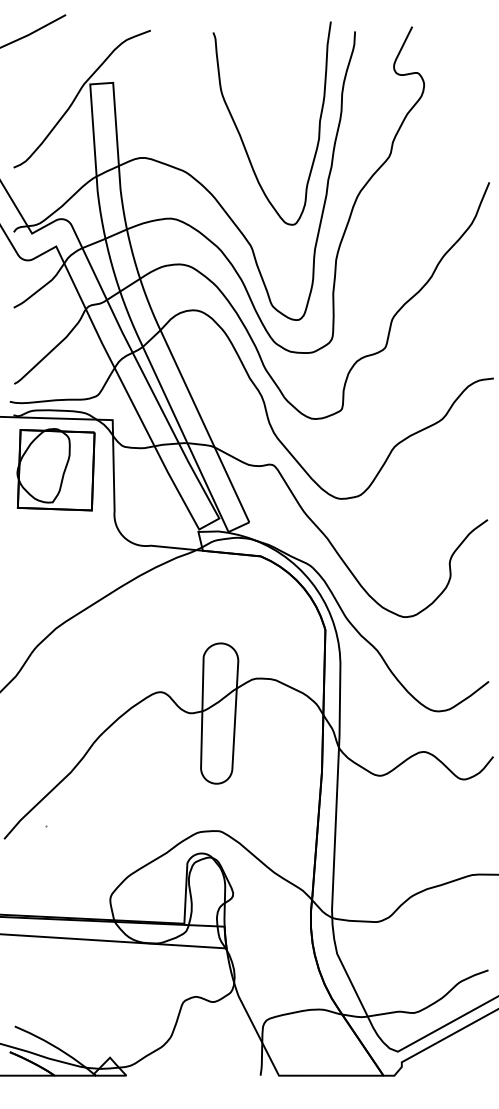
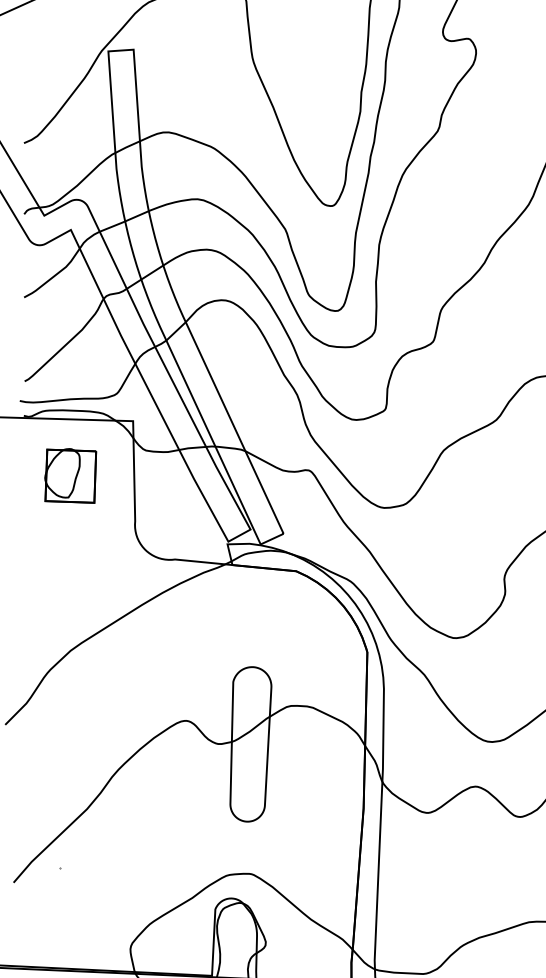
part: (55, 469) -> (70, 475), size x0.6

